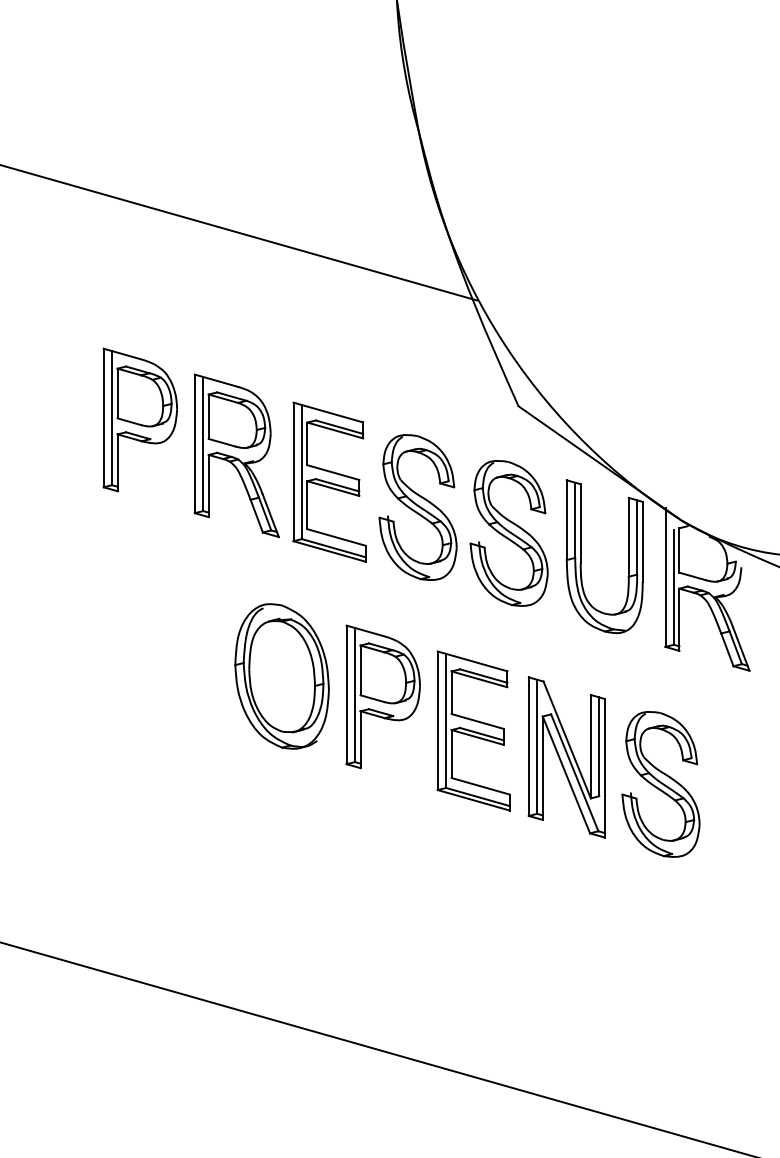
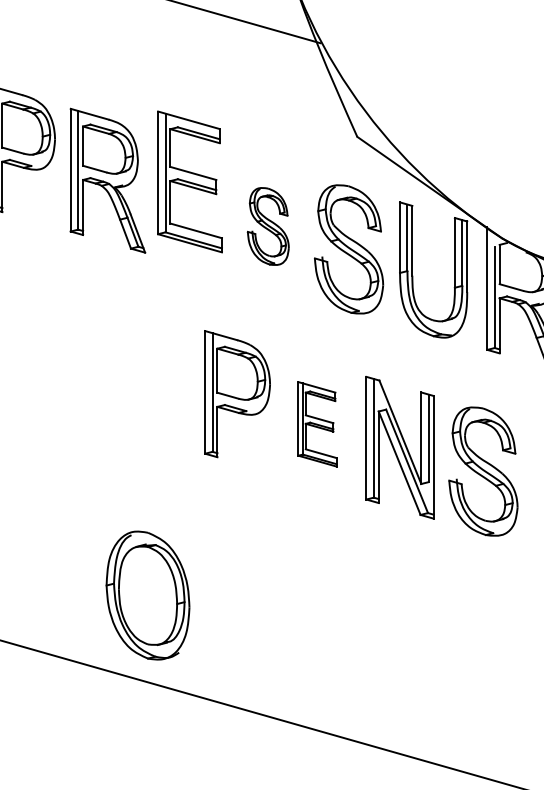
part: (329, 481) -> (189, 181), moved
part: (417, 507) -> (267, 226), size x0.6
part: (281, 676) -> (147, 595), moved
part: (473, 730) -> (317, 423), size x0.6

